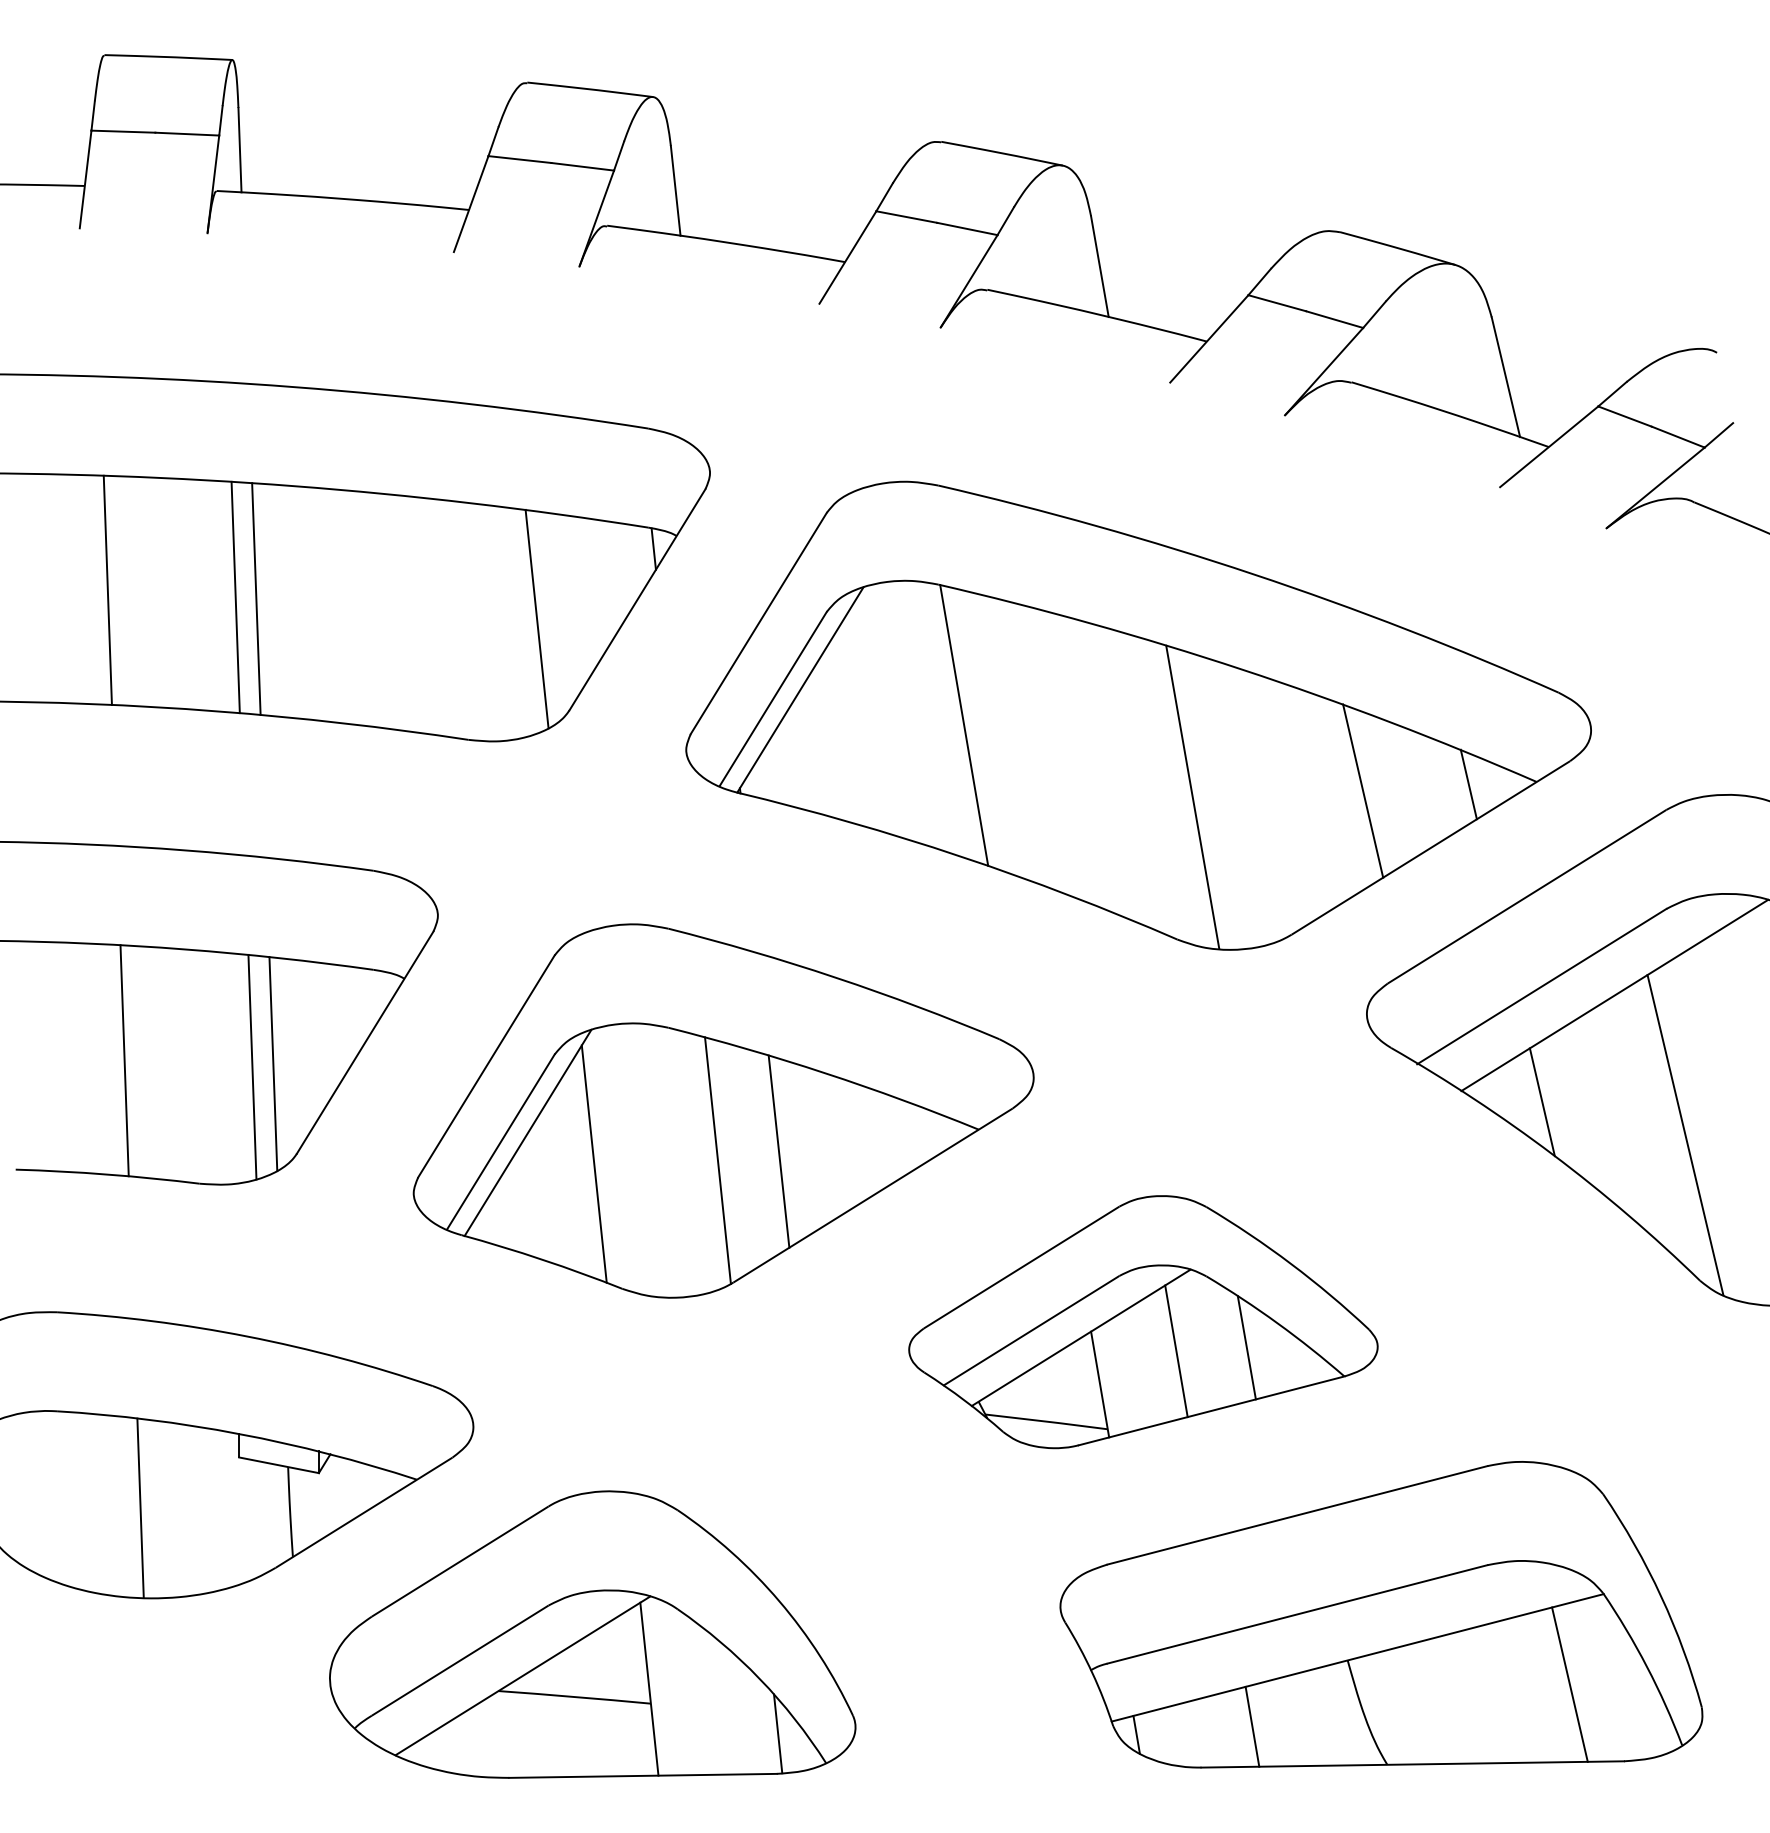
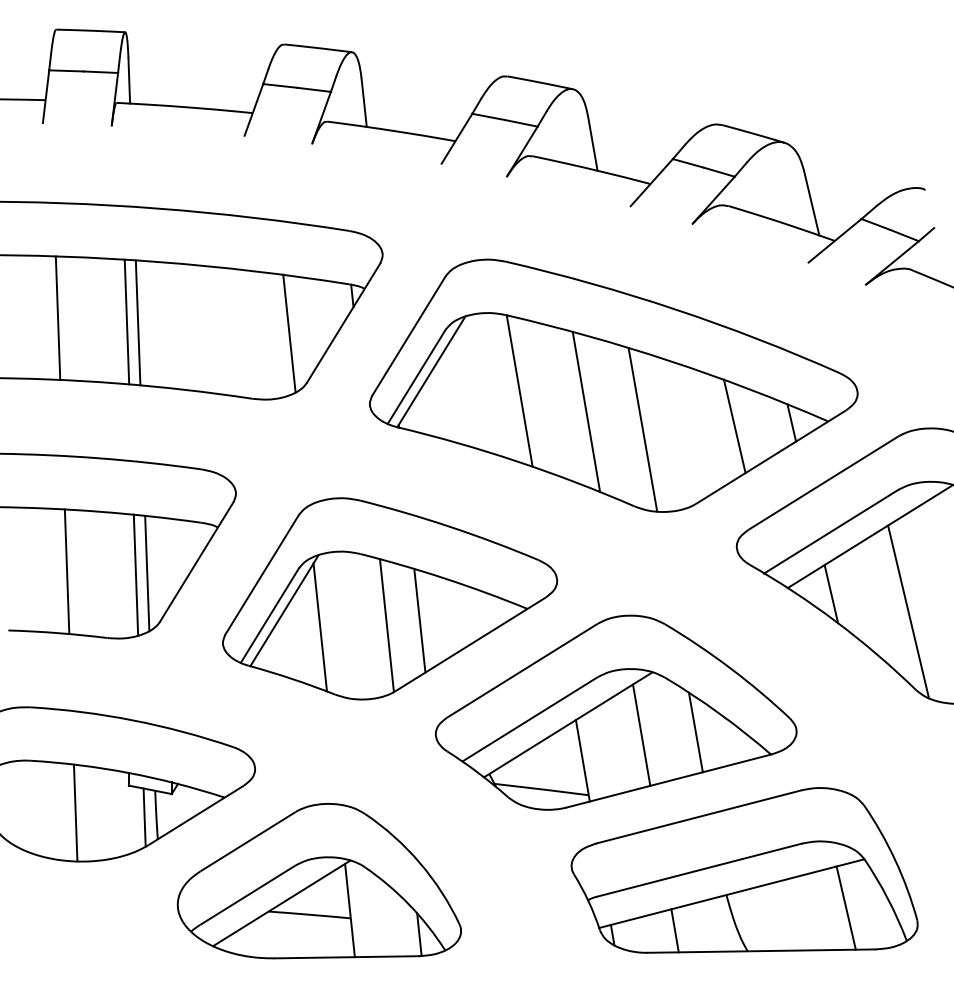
line: (1088, 763) -> (586, 411), added
part: (1143, 1321) -> (616, 712), size x1.43
line: (268, 1516) -> (144, 817), added

